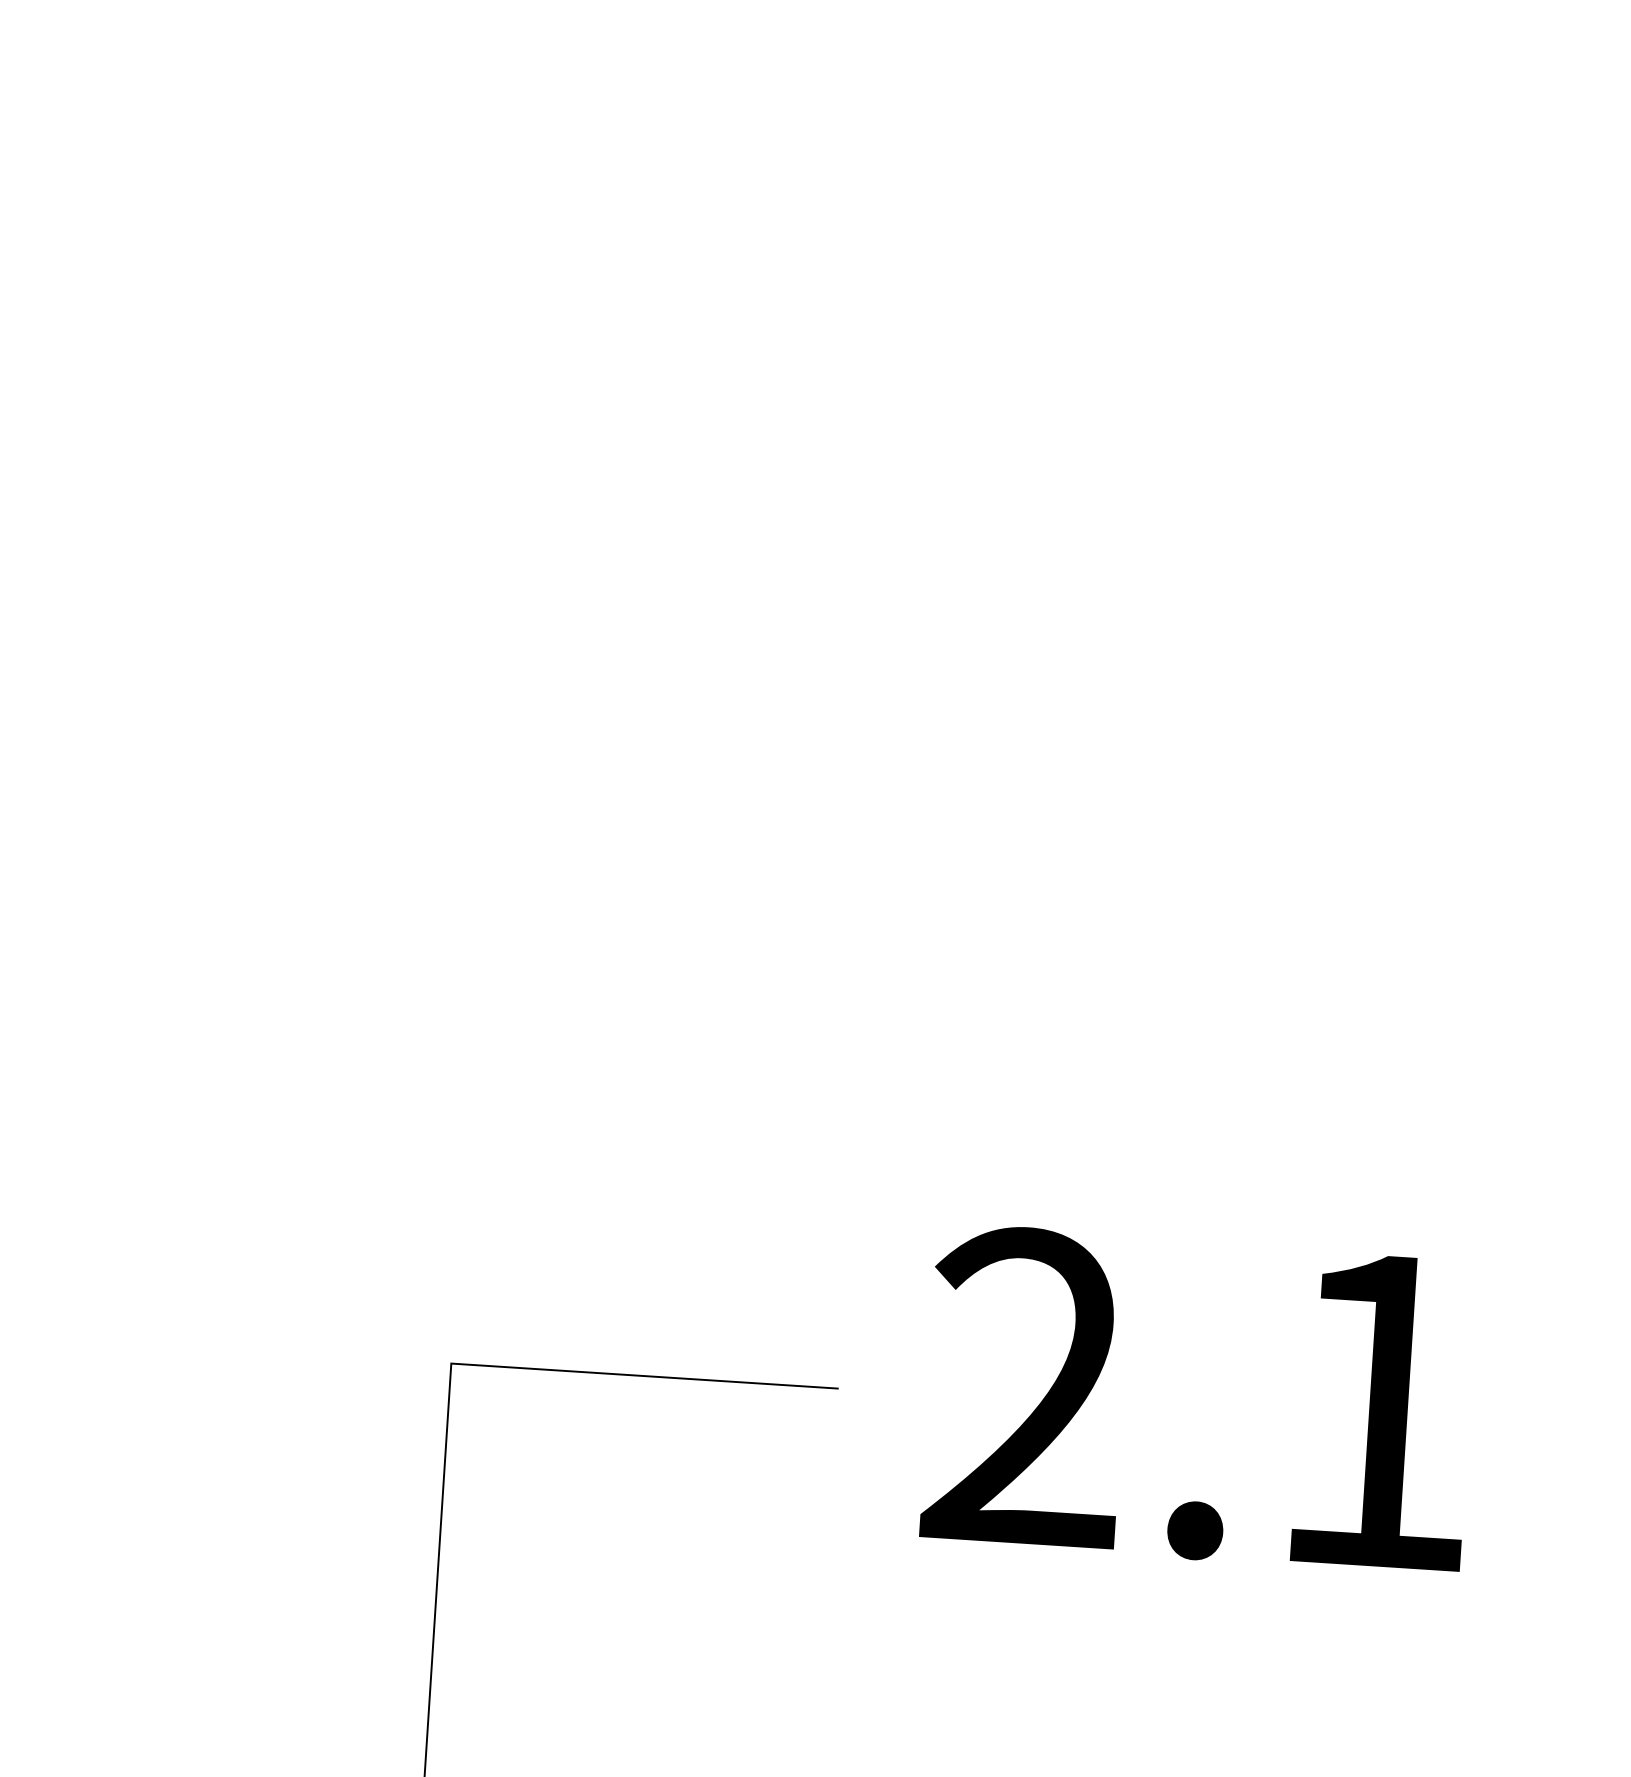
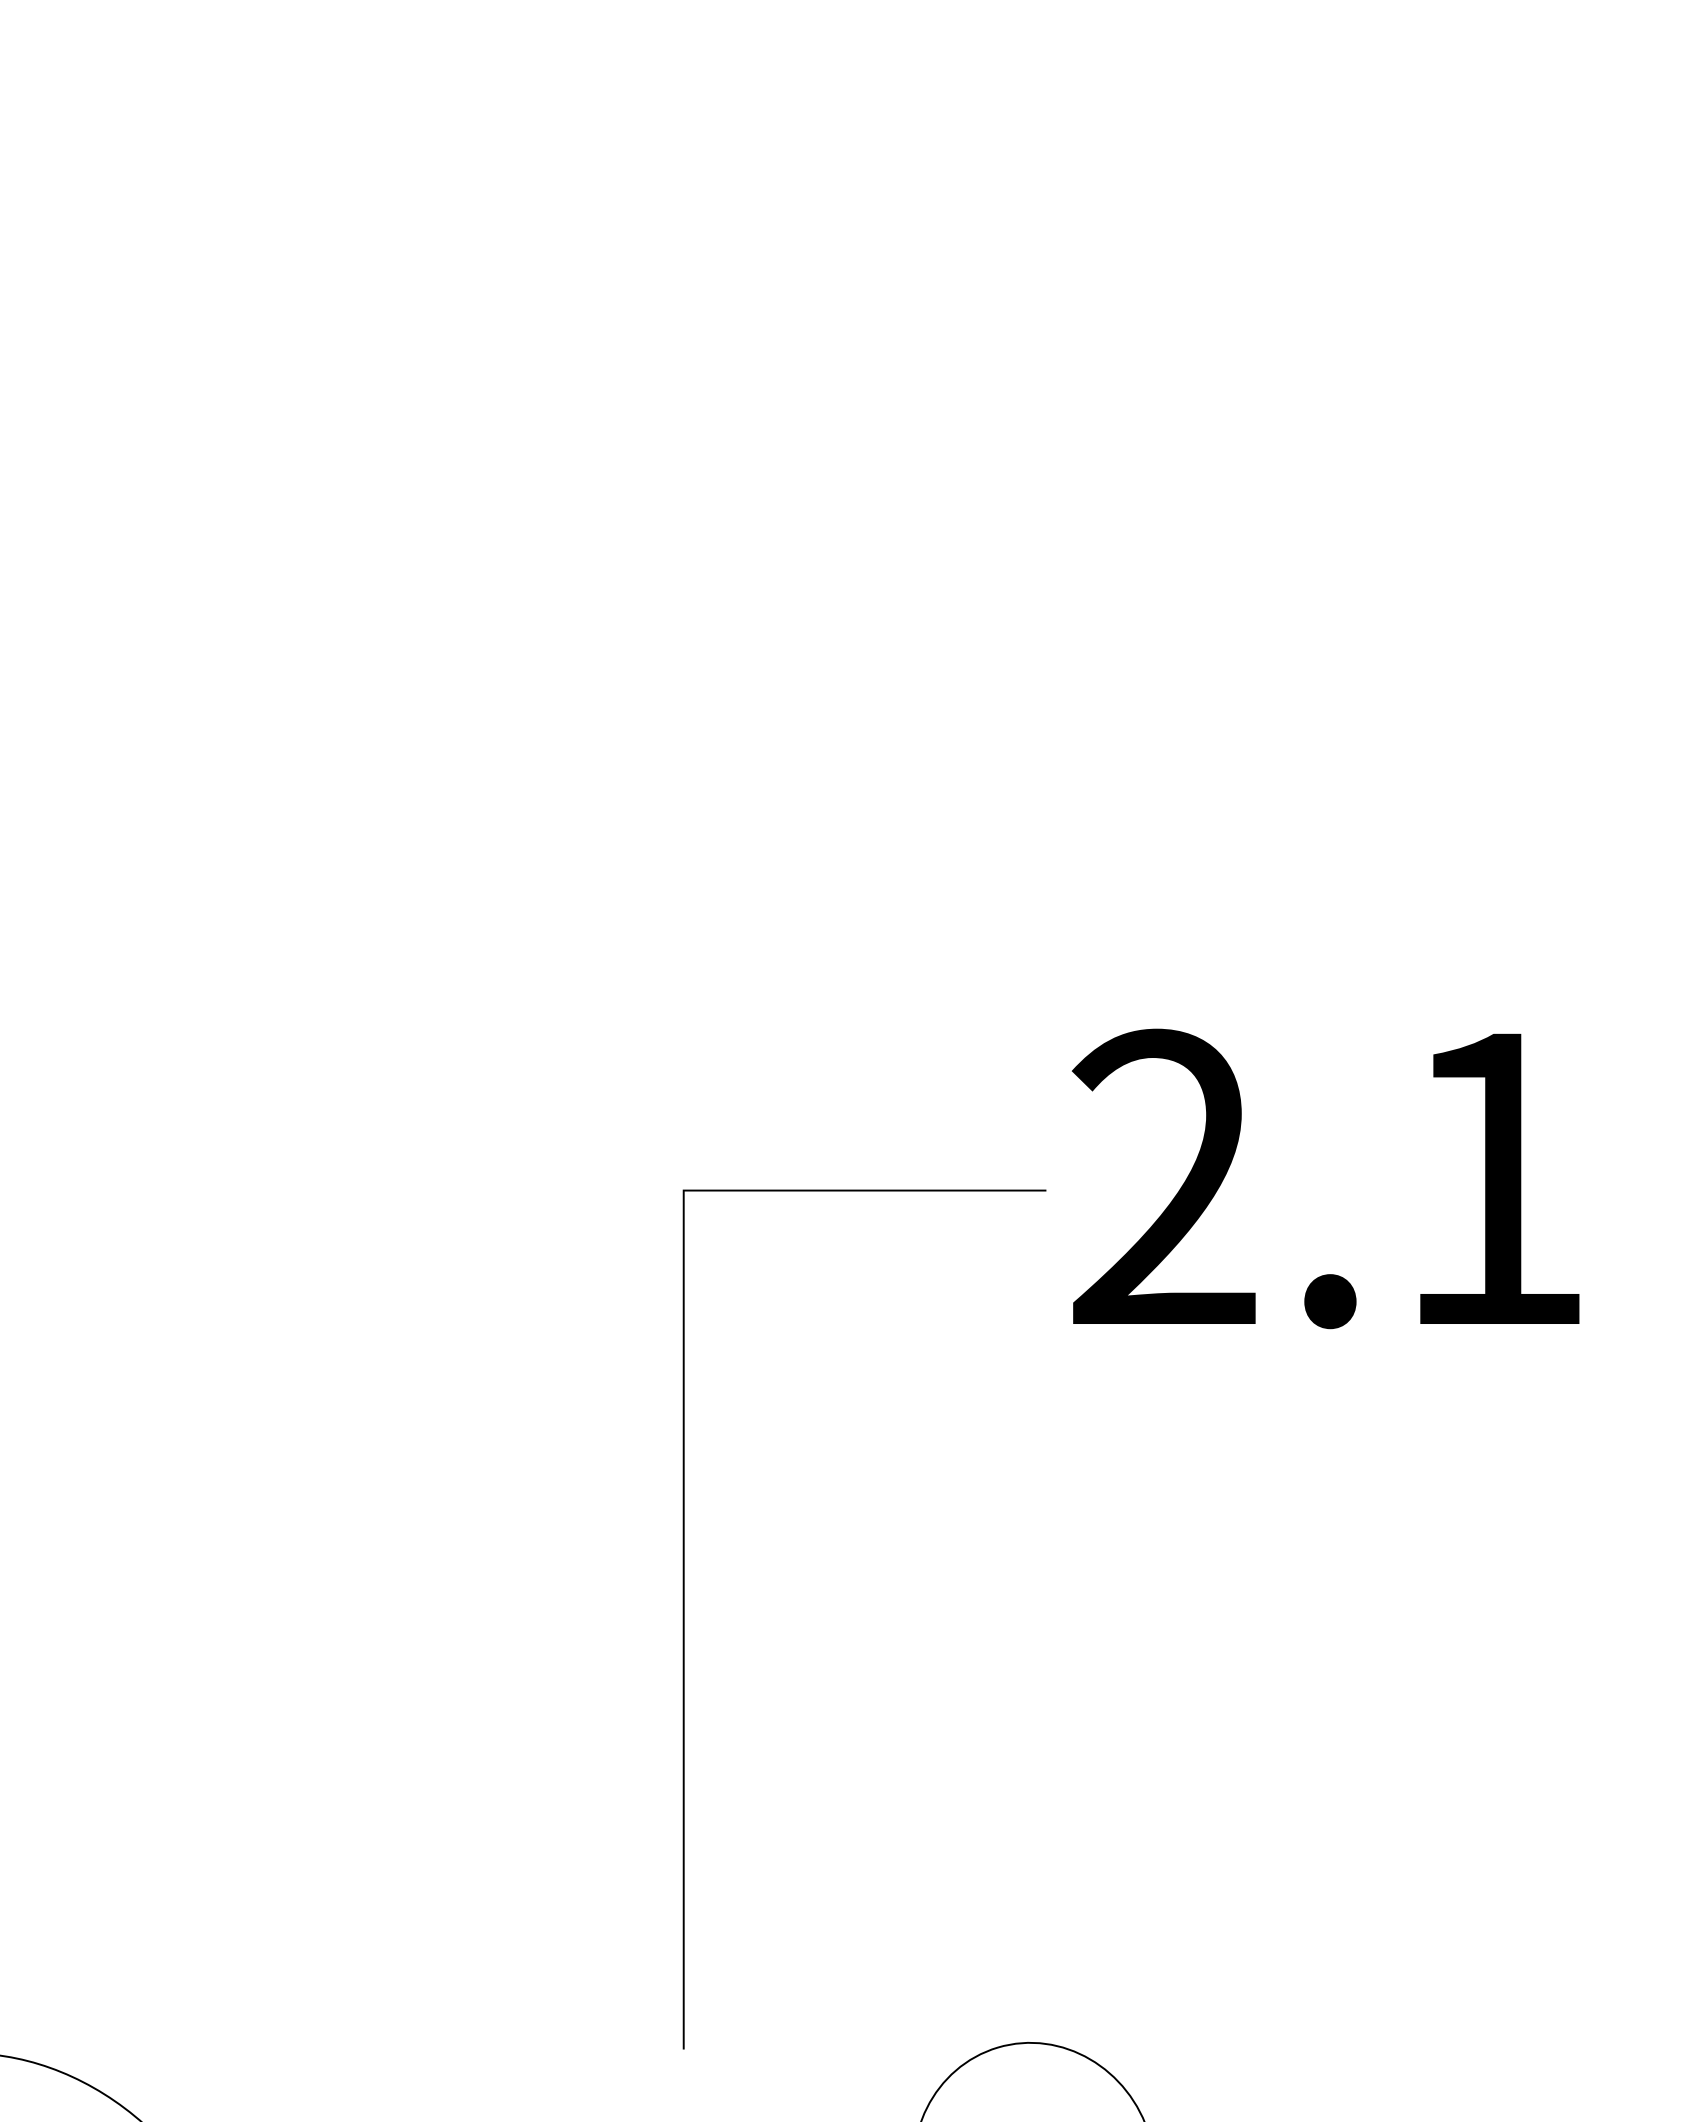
text: (1198, 1398) -> (1325, 1178), moved

